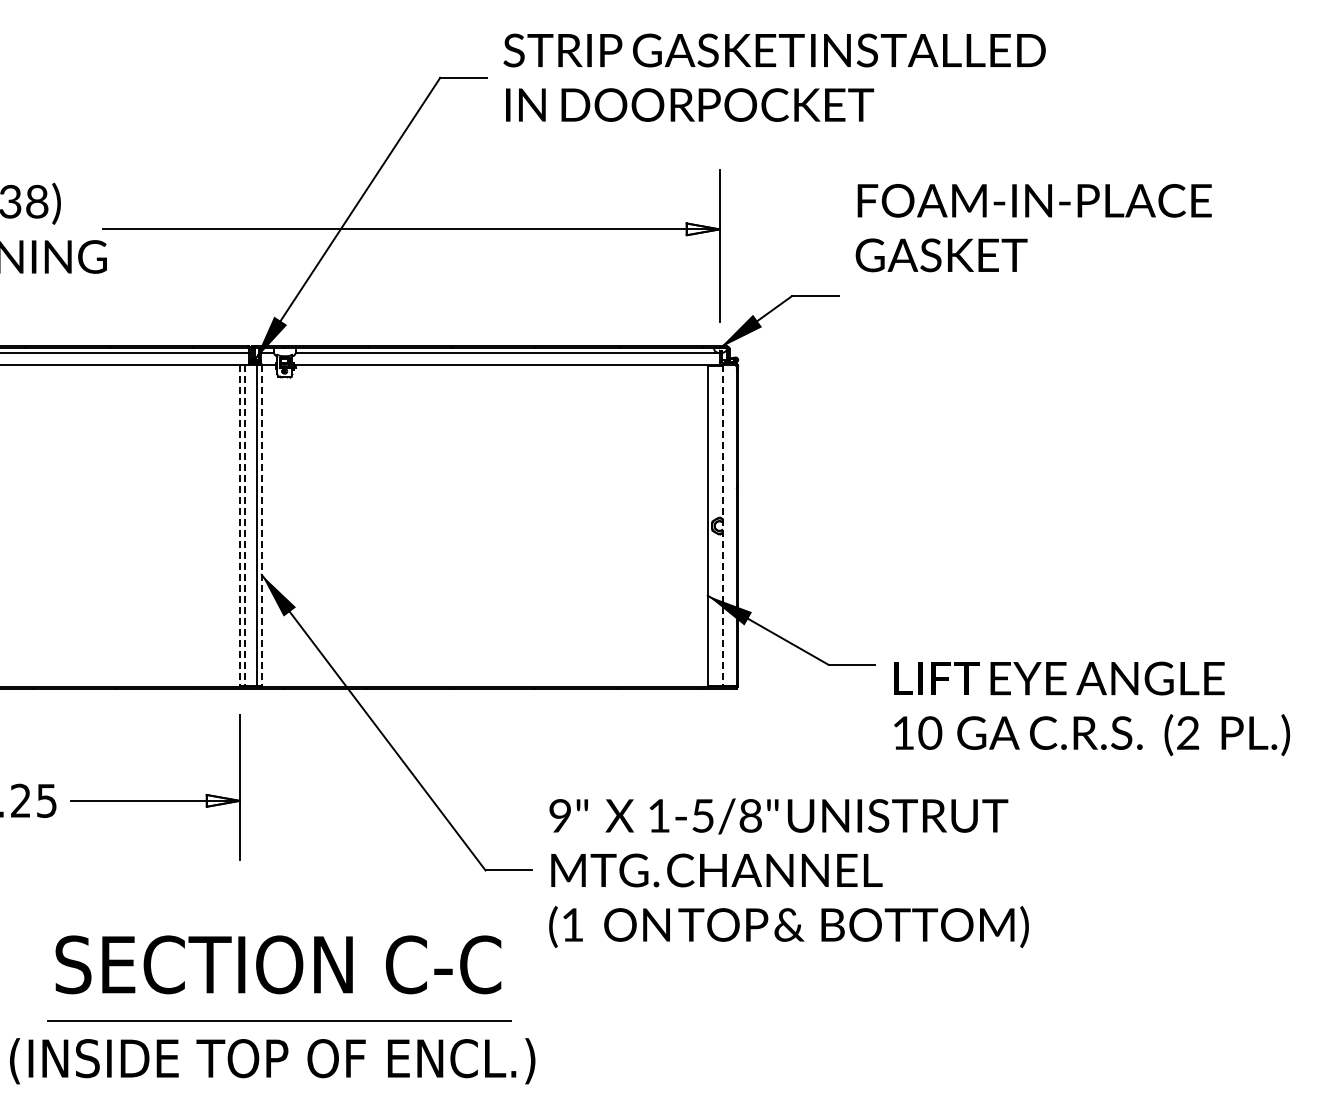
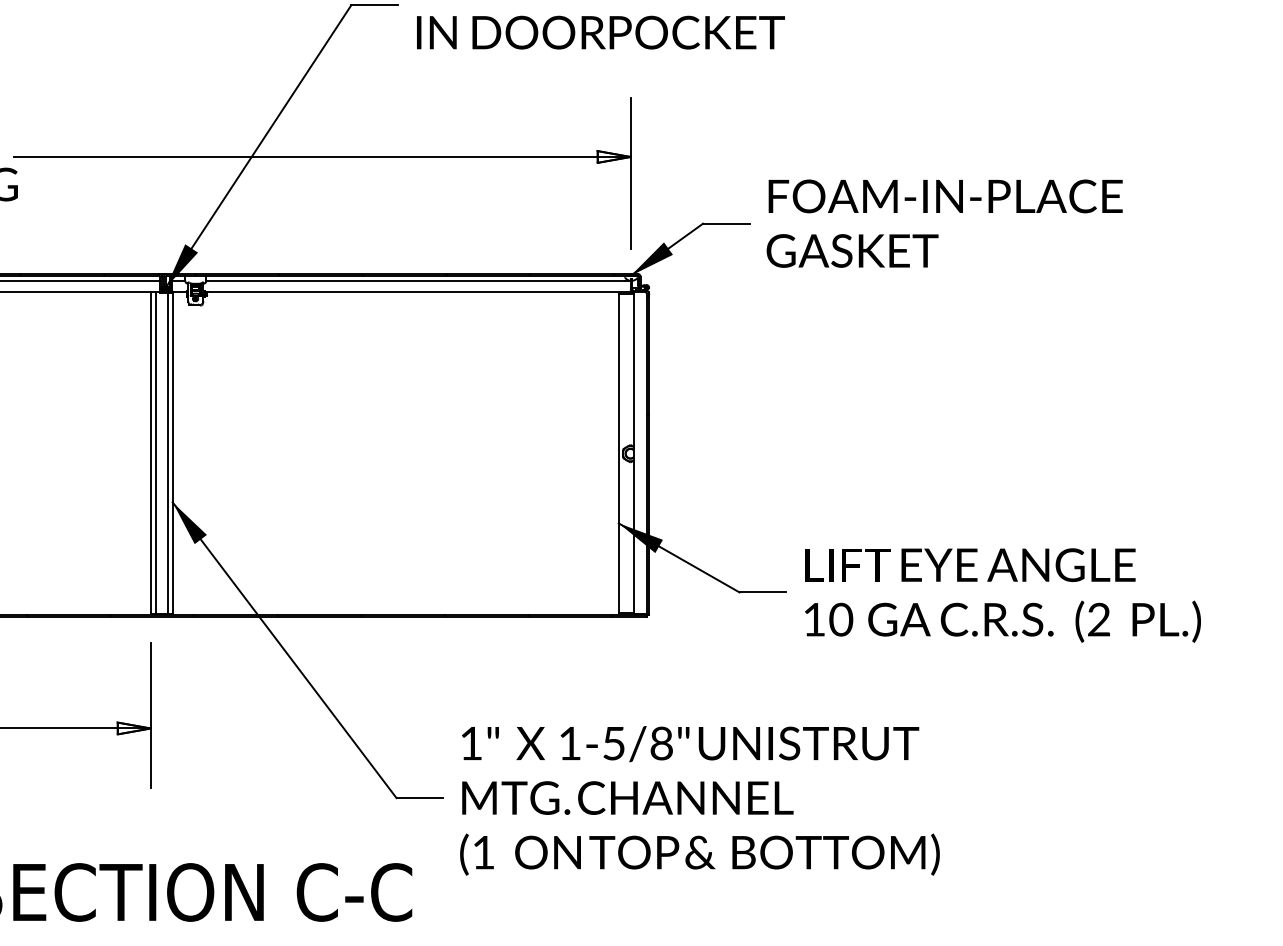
text: (1033, 228) -> (944, 224), moved
line: (239, 525) -> (150, 453), dashed -> solid
line: (245, 525) -> (156, 453), dashed -> solid
line: (261, 525) -> (172, 453), dashed -> solid
line: (722, 525) -> (633, 453), dashed -> solid
text: (1091, 708) -> (1002, 595), moved
text: (559, 815) -> (470, 743), 9" -> 1"

